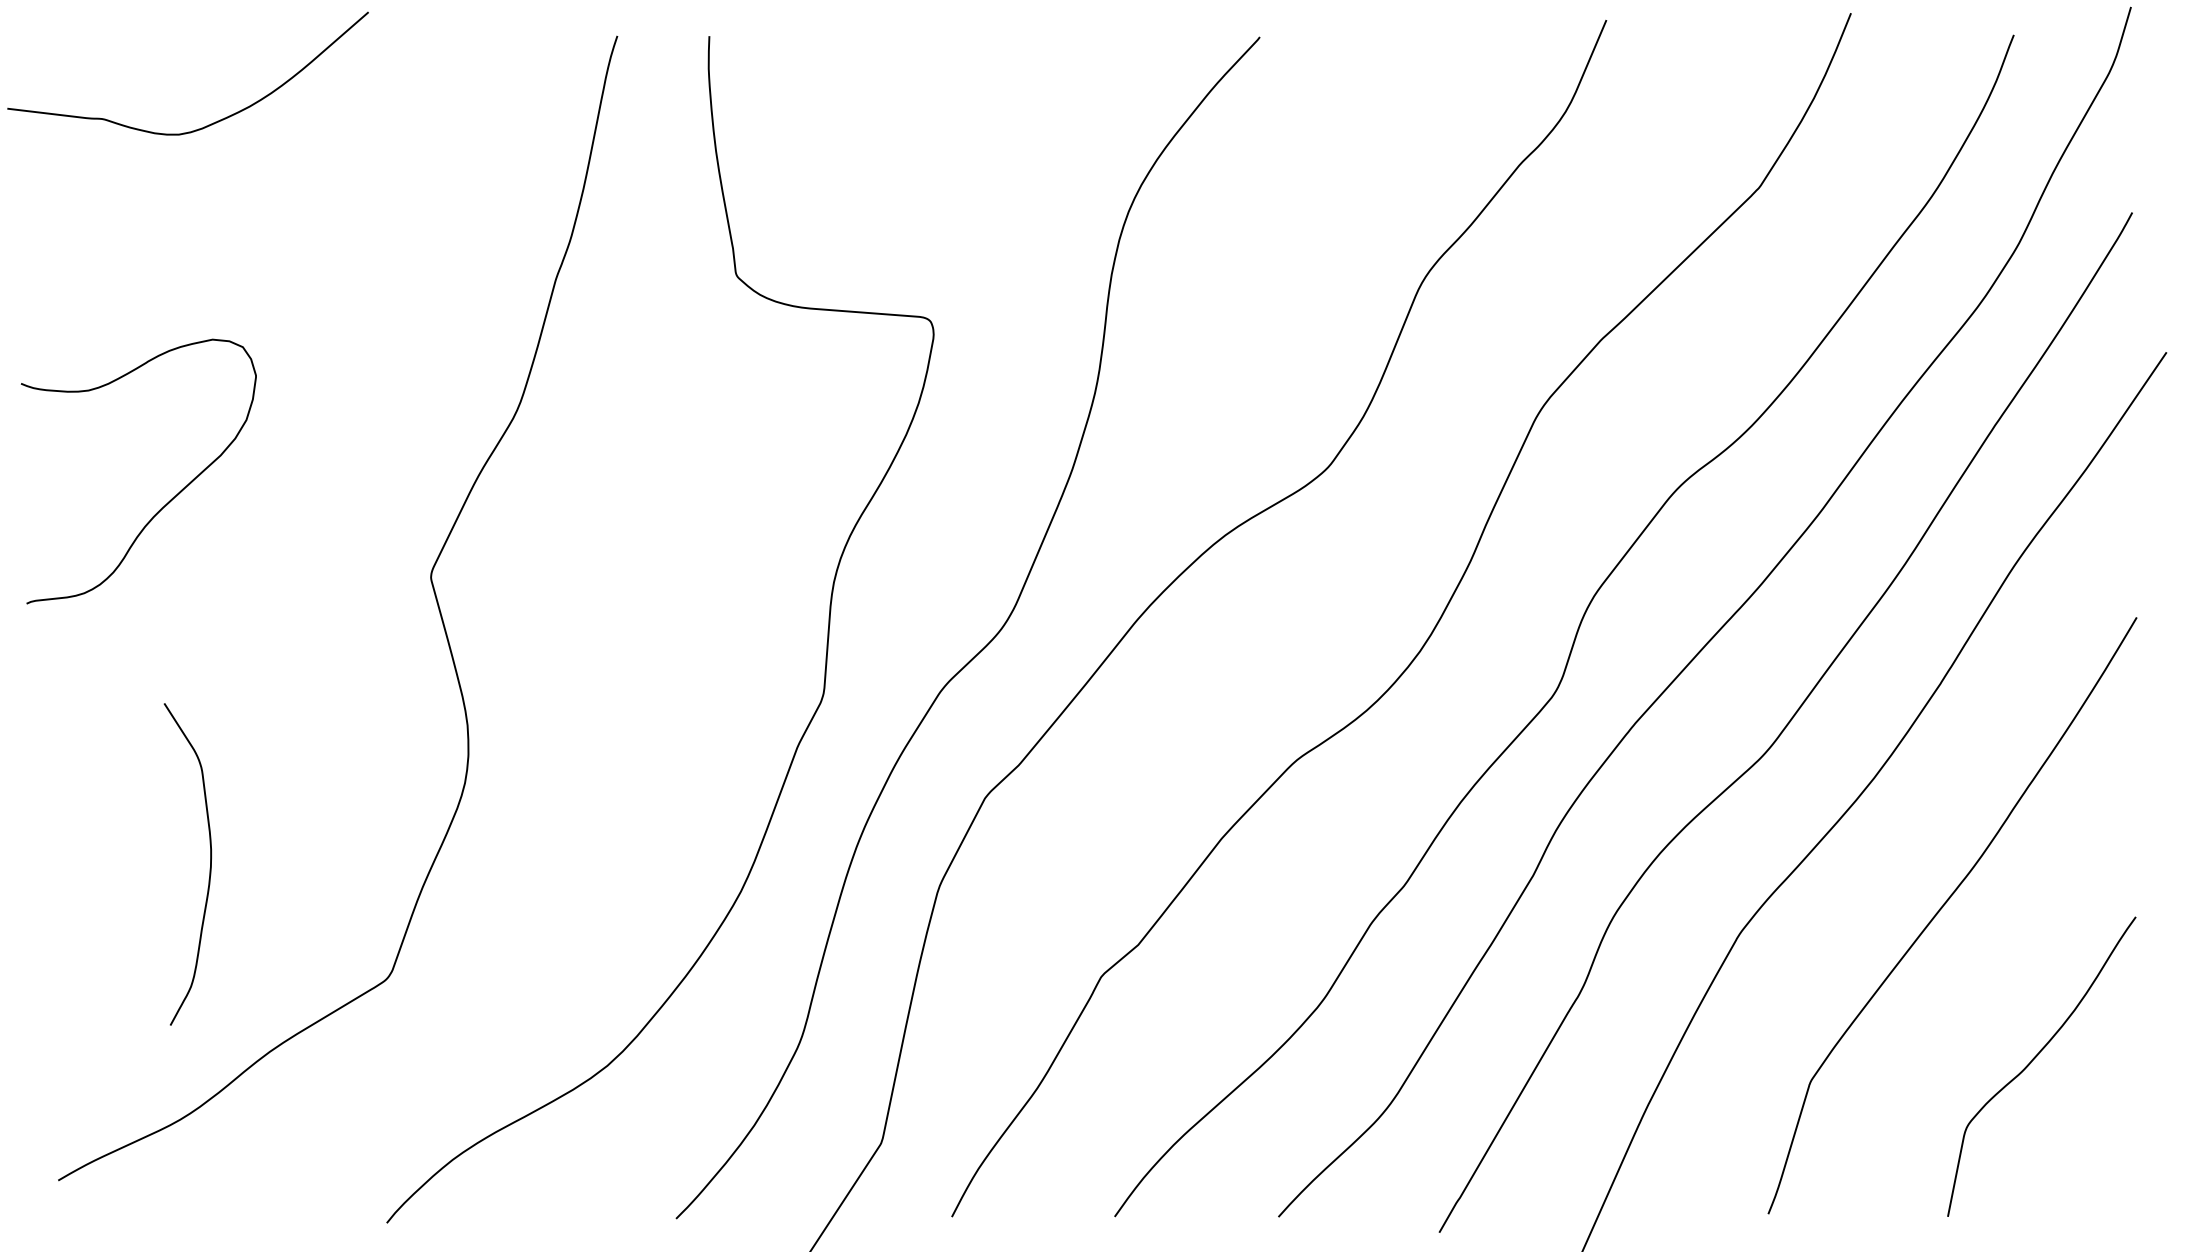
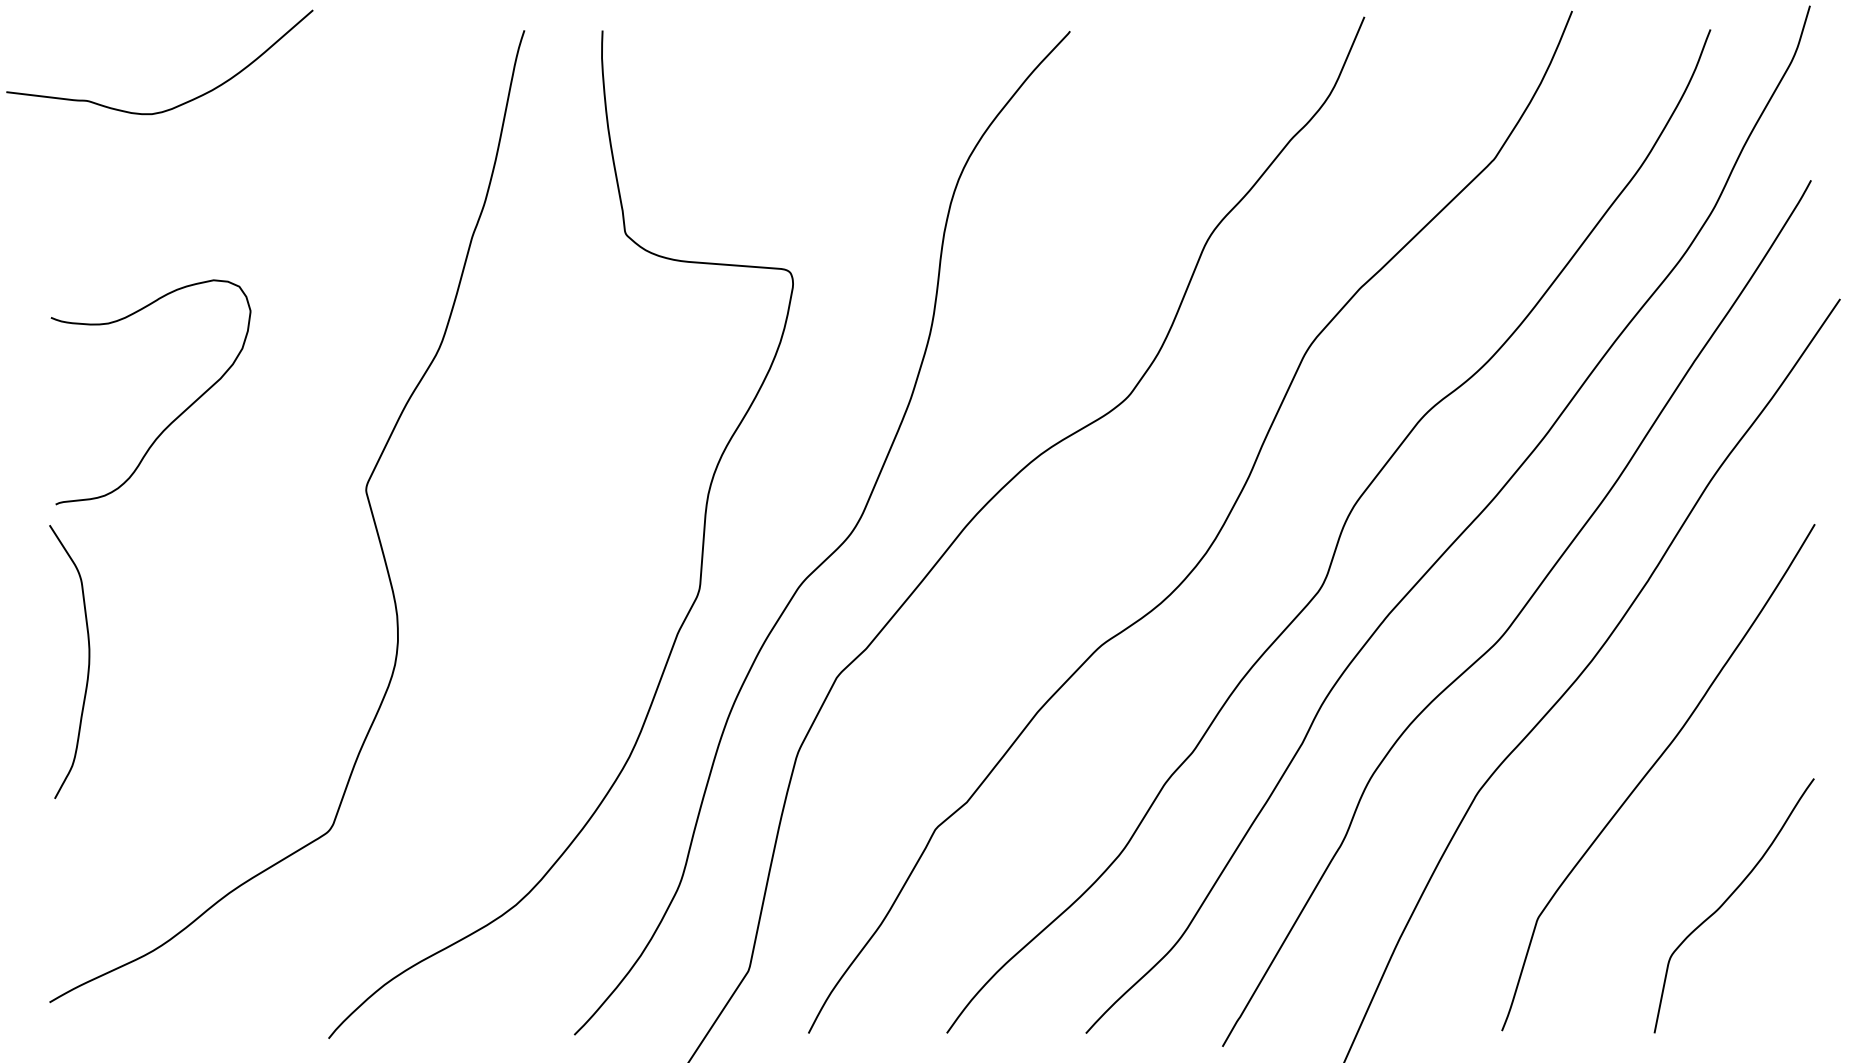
curve: (164, 504) -> (172, 420), moved
curve: (210, 863) -> (88, 661), moved

